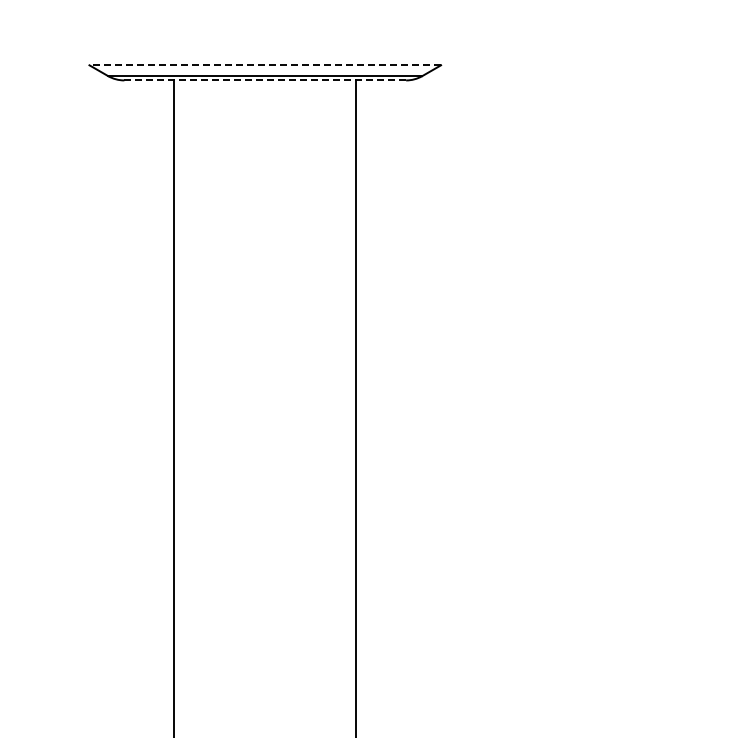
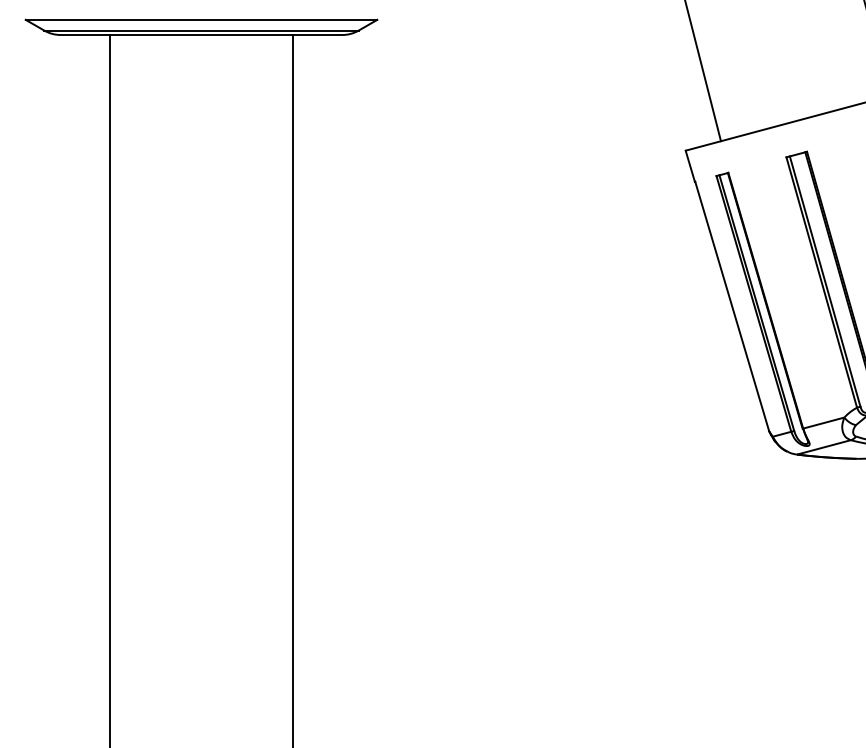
line: (265, 64) -> (201, 19), dashed -> solid
line: (265, 80) -> (201, 35), dashed -> solid

